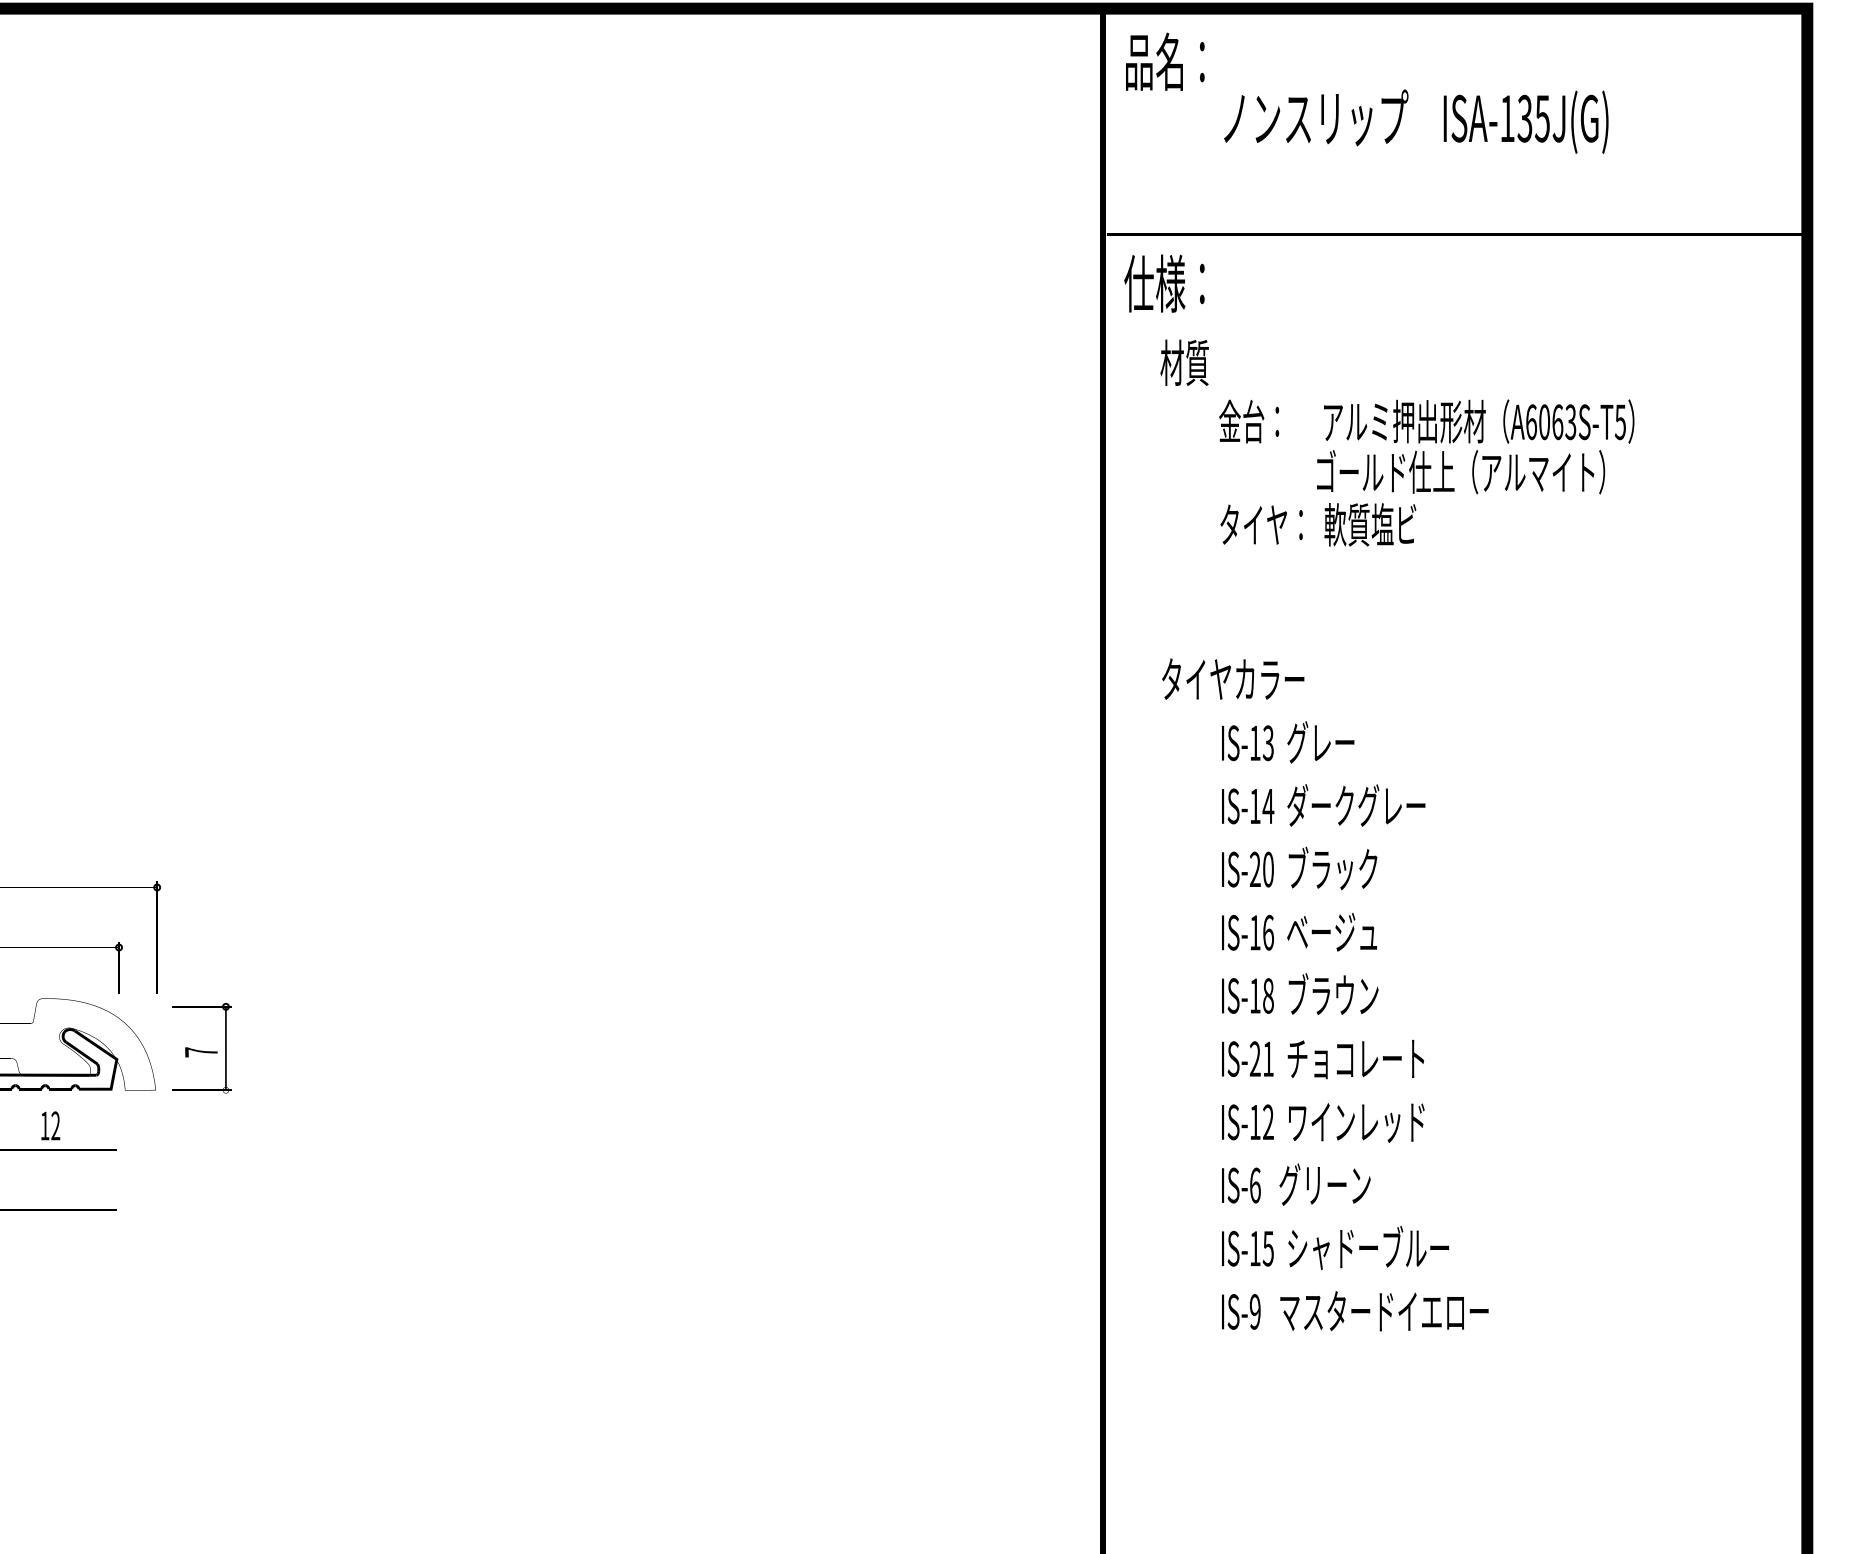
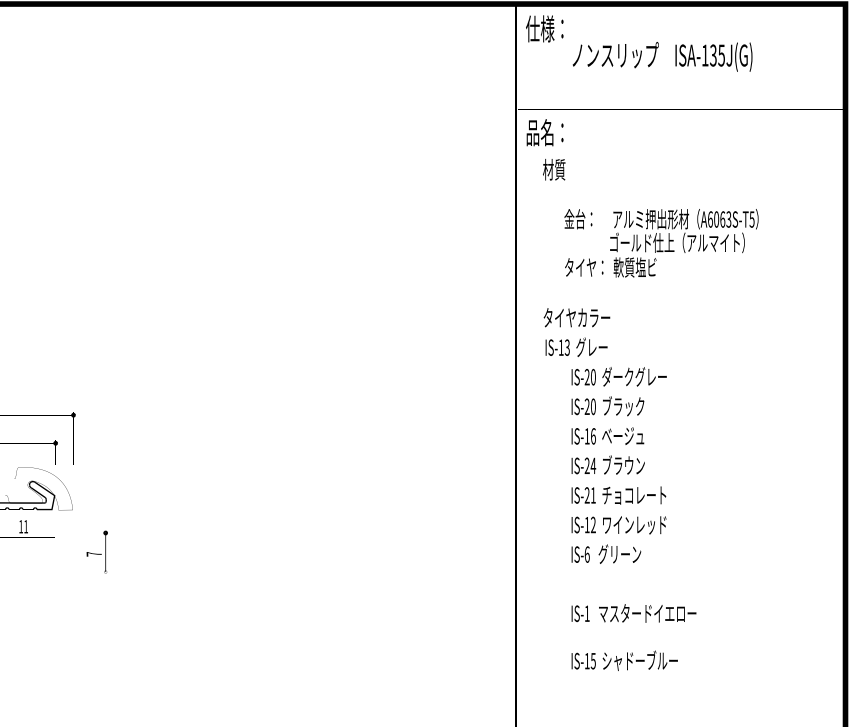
text: (1155, 60) -> (540, 28), 品名： -> 仕様：
text: (1155, 283) -> (540, 132), 仕様： -> 品名：
text: (1426, 473) -> (661, 243), moved
text: (1287, 740) -> (576, 346), moved
text: (1262, 804) -> (590, 376), IS-14 -> IS-20
text: (1262, 995) -> (590, 465), IS-18 -> IS-24
part: (206, 1046) -> (96, 551), moved
text: (56, 1125) -> (26, 526), 12 -> 11
text: (1334, 1247) -> (624, 660), moved
text: (1253, 1311) -> (586, 613), IS-9 -> IS-1

